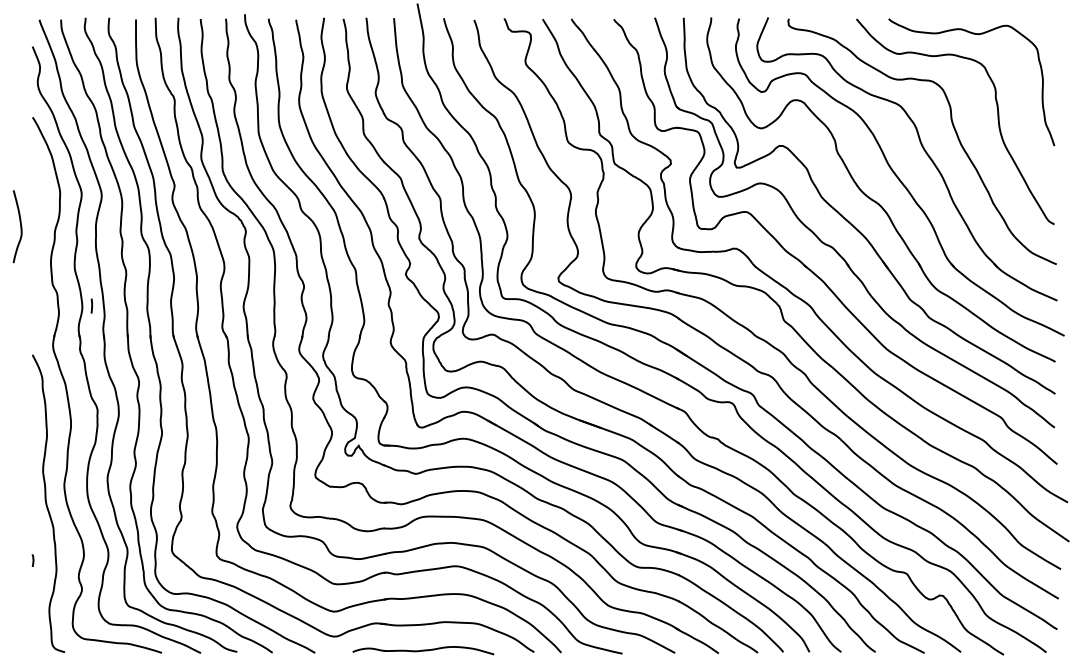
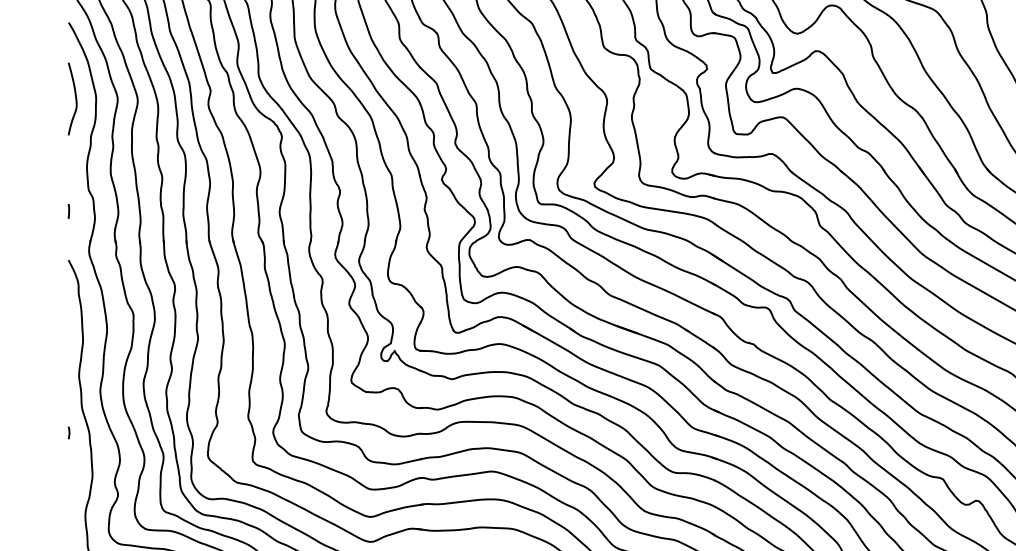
curve: (20, 226) -> (75, 98), moved
part: (91, 305) -> (68, 210), moved
curve: (32, 560) -> (68, 432), moved

